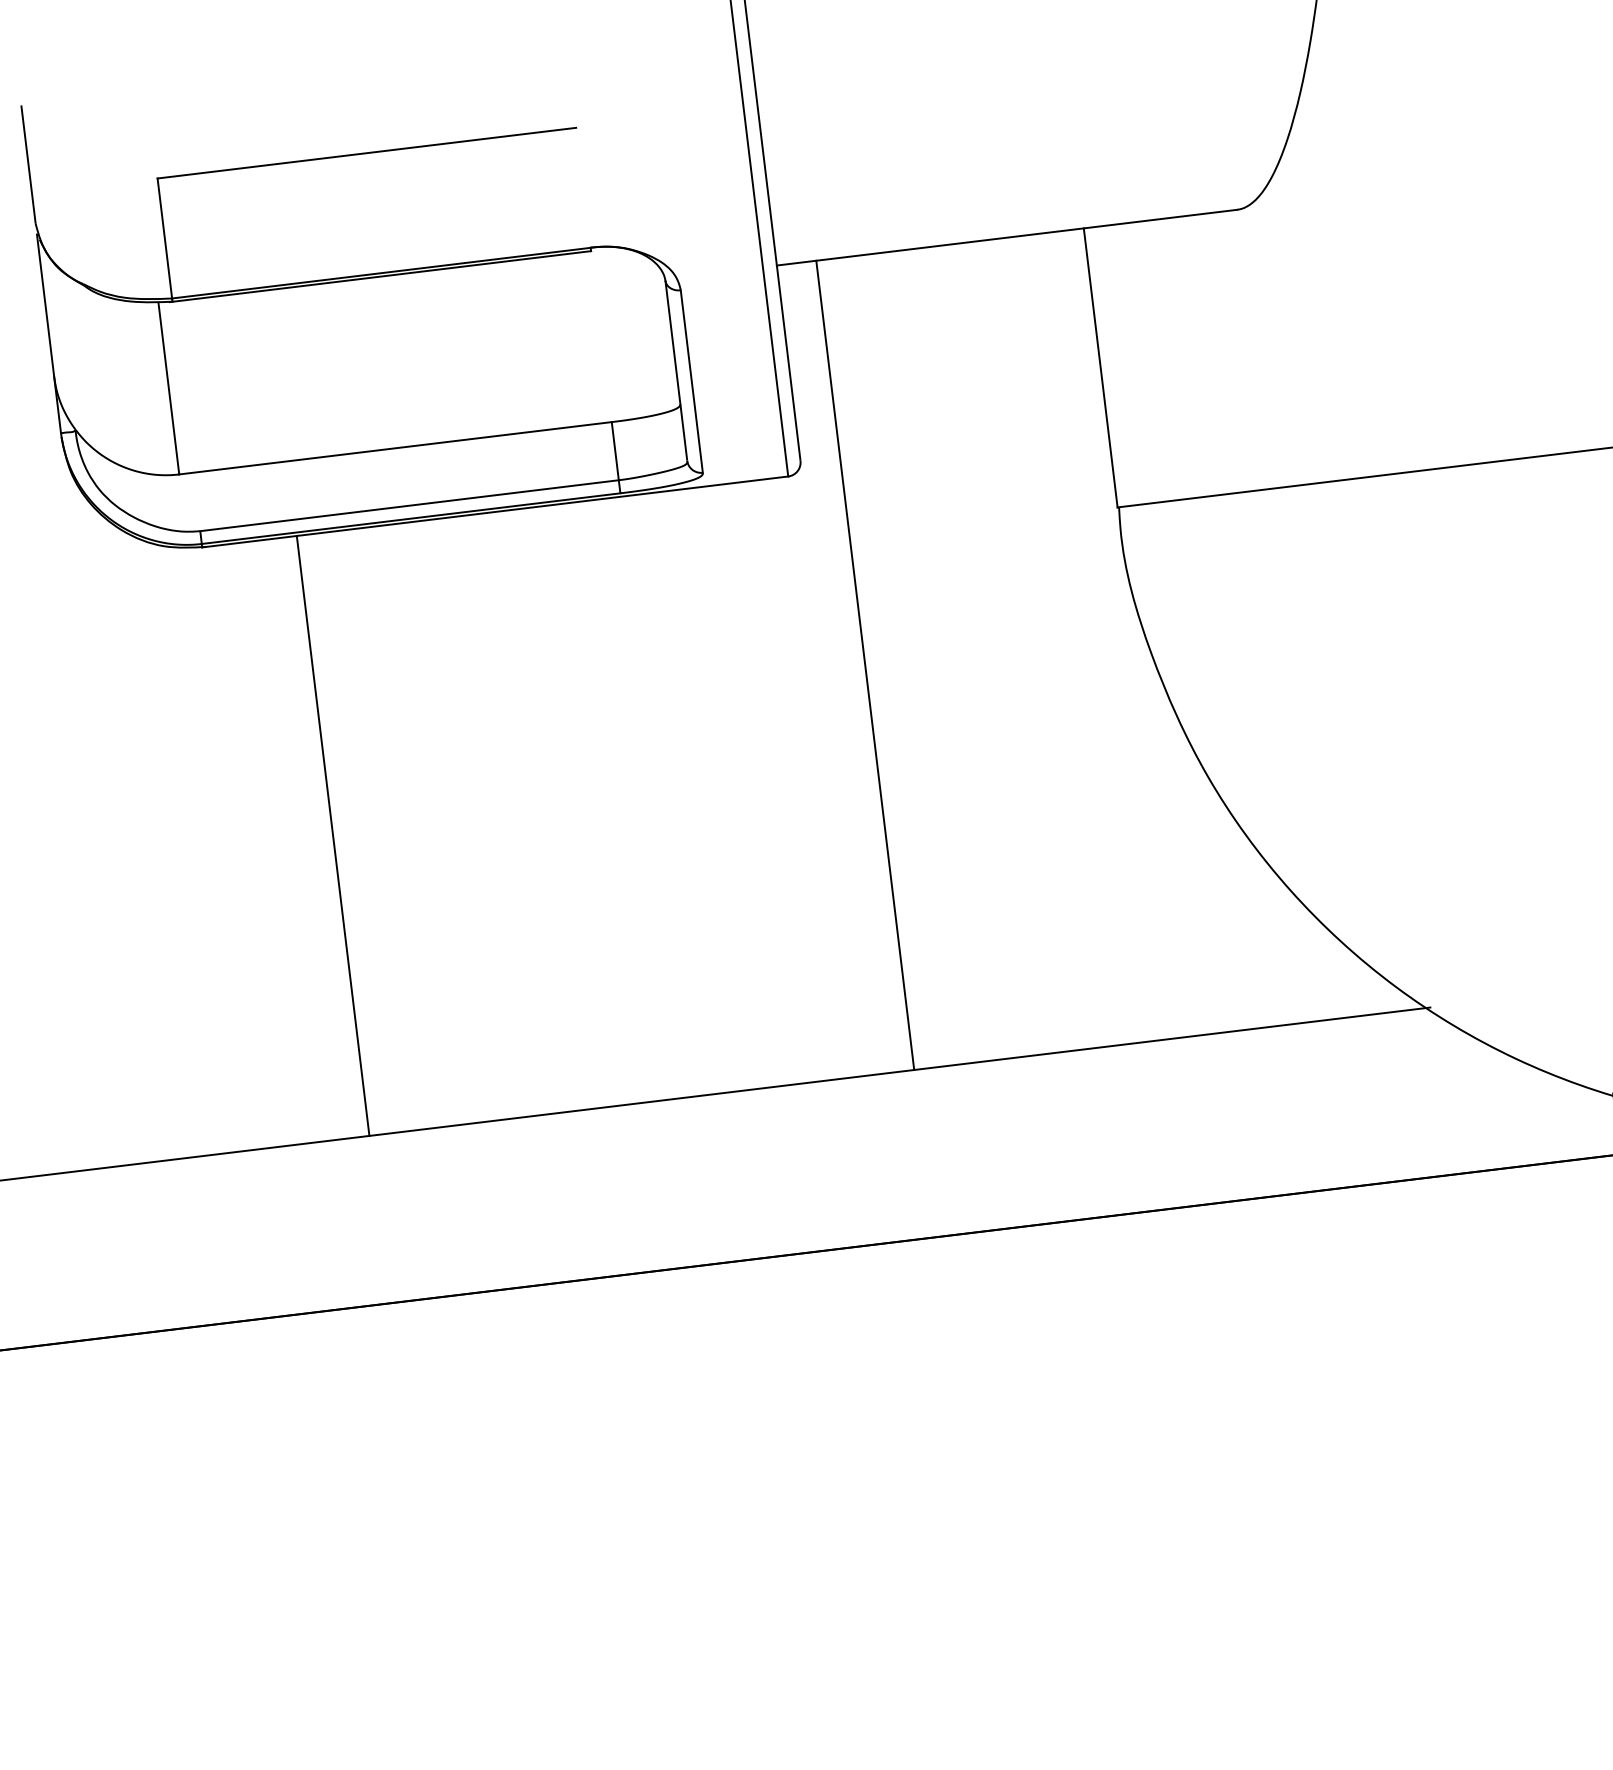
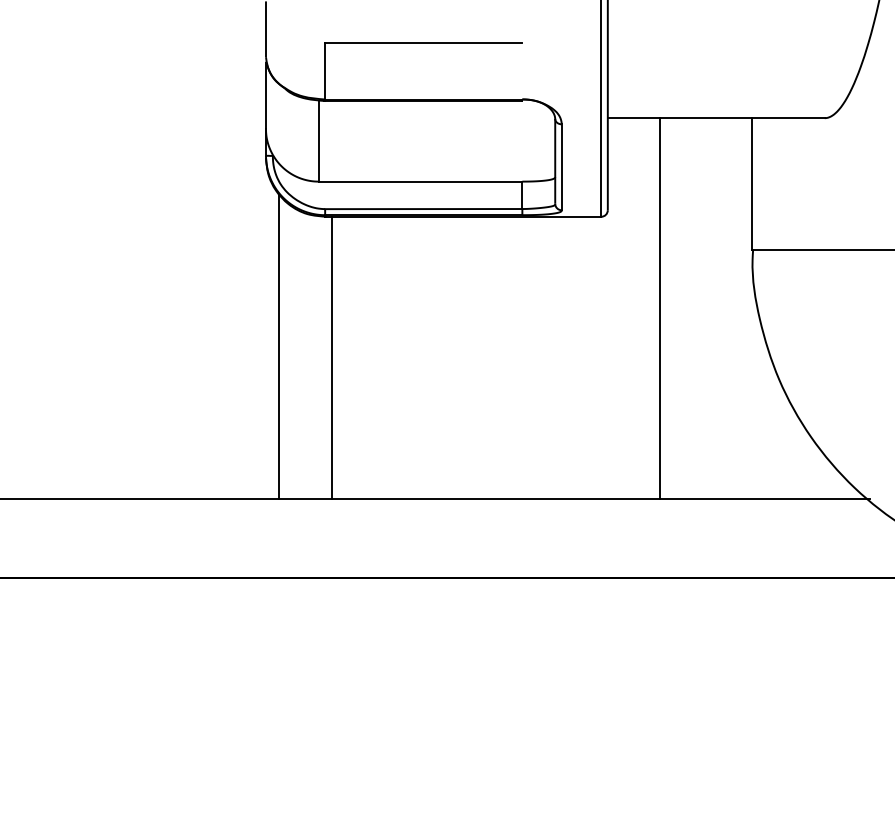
line: (865, 664) -> (660, 308), moved
line: (138, 834) -> (279, 346), added
line: (332, 834) -> (331, 357), moved

